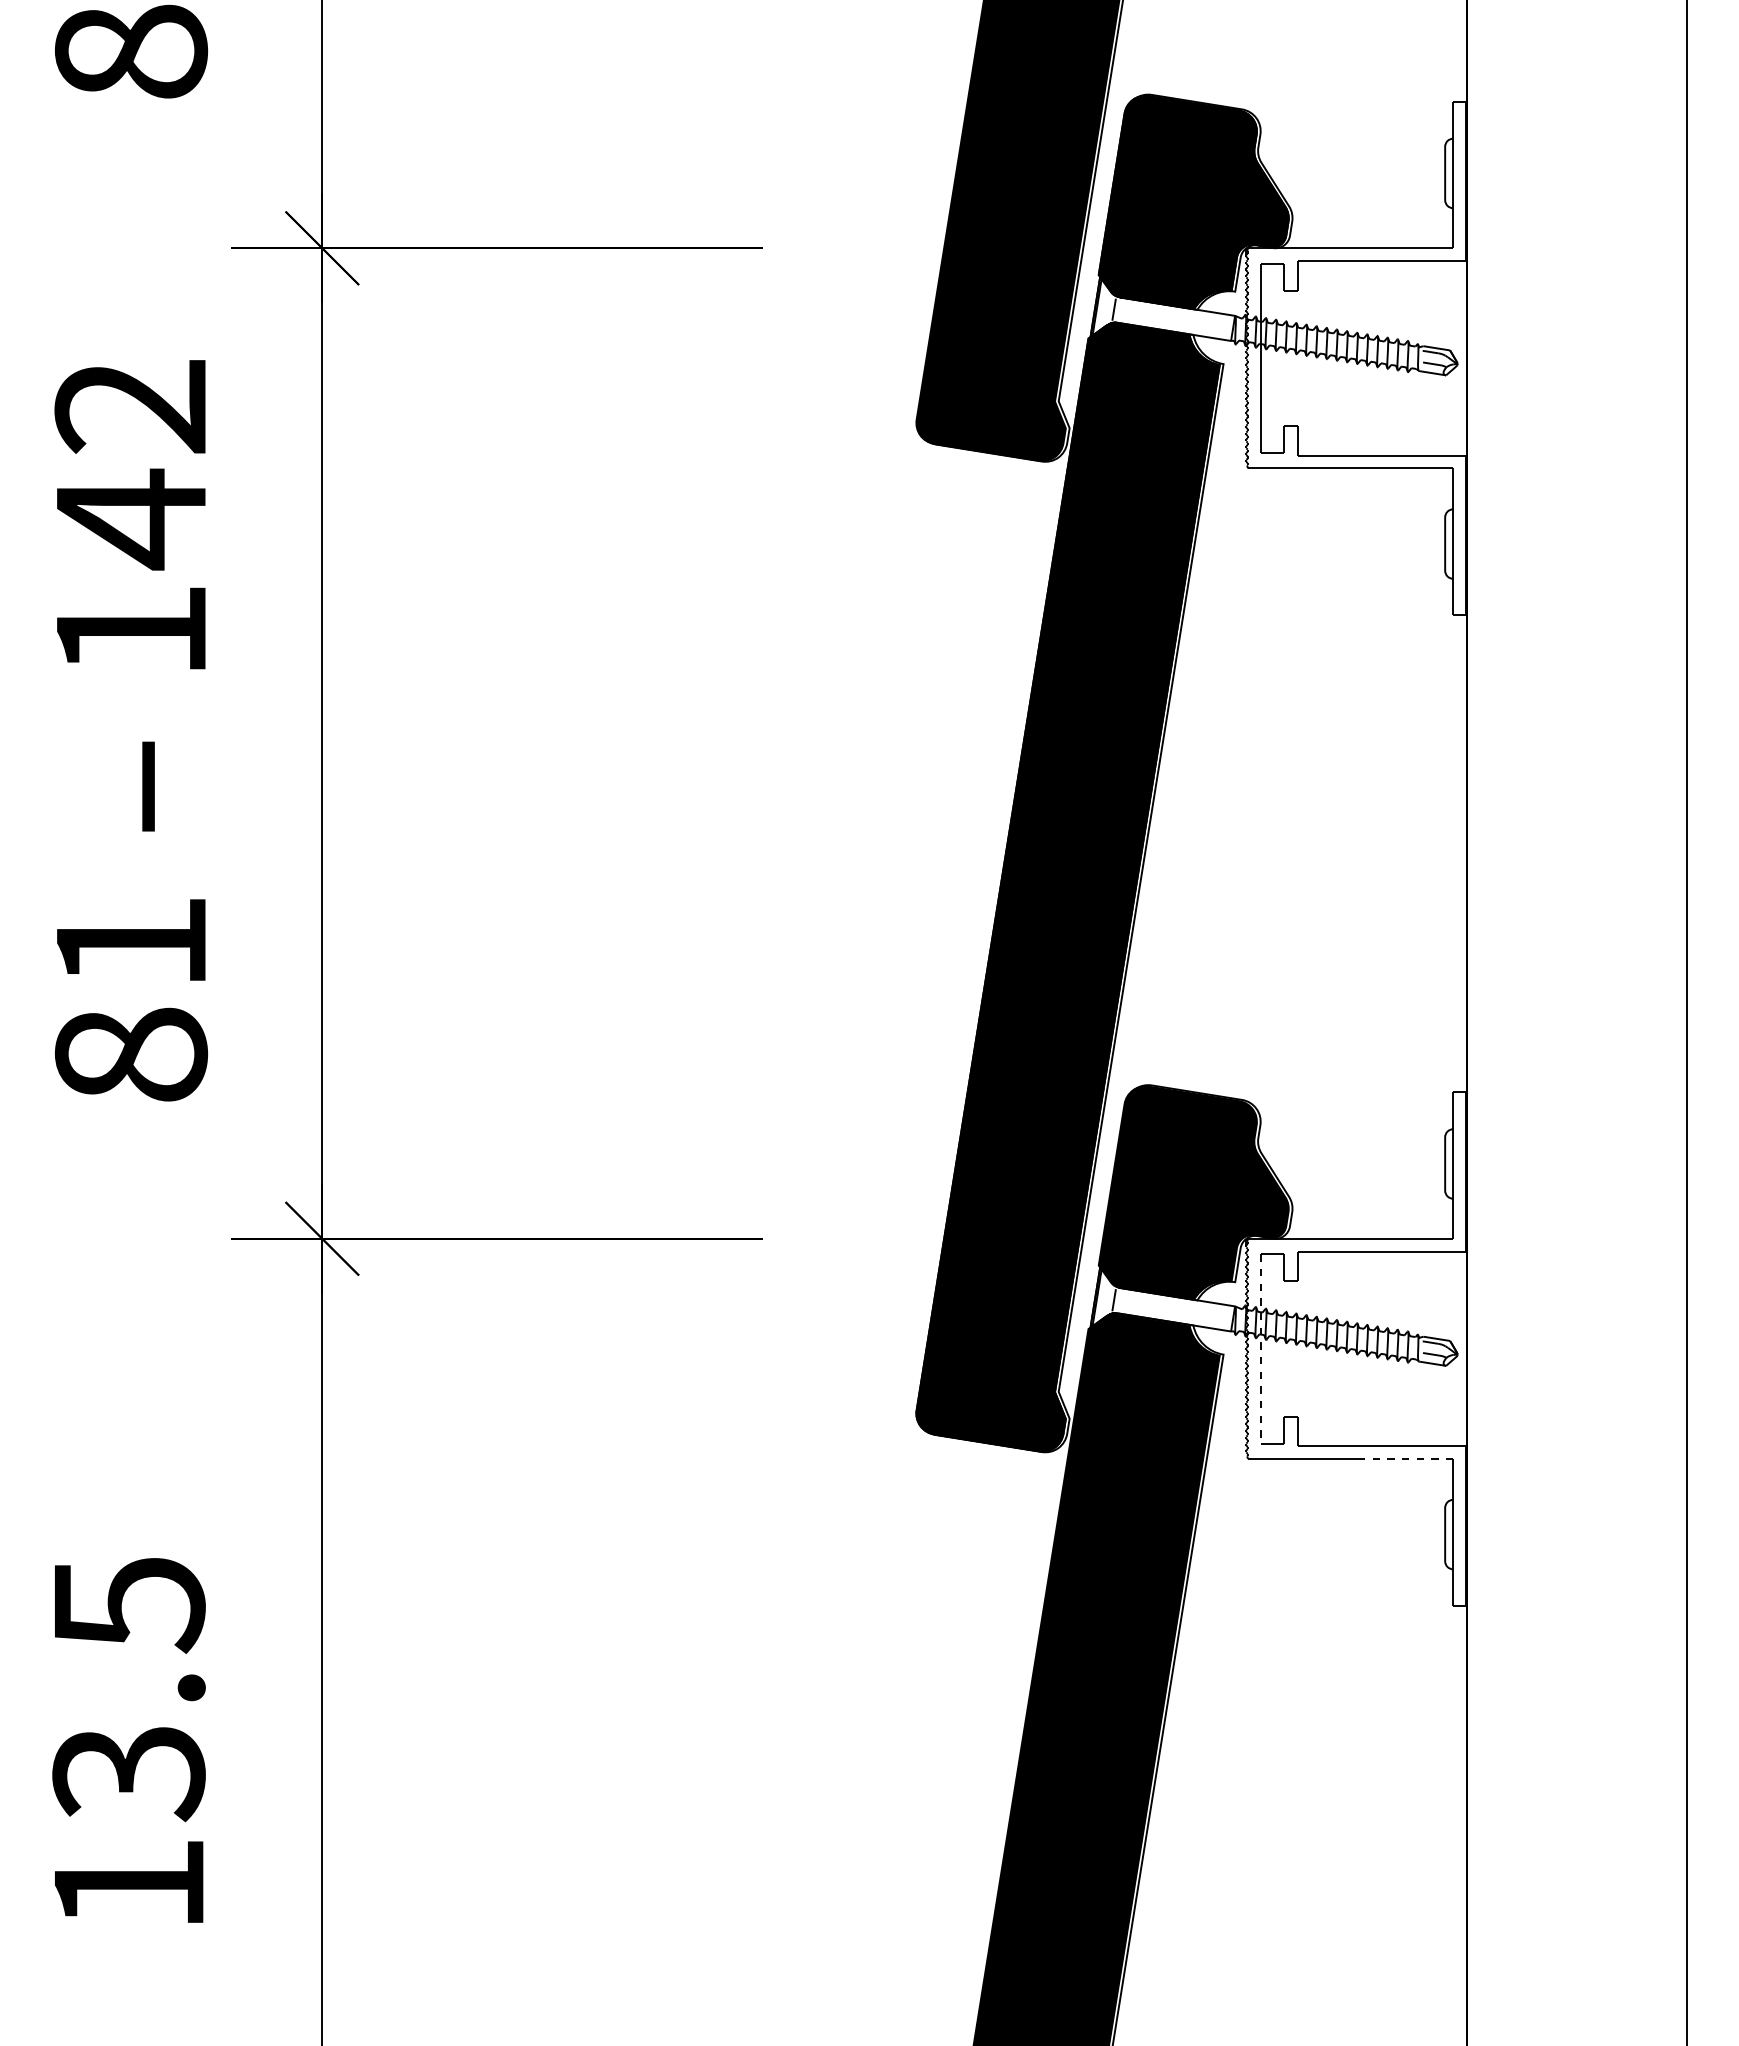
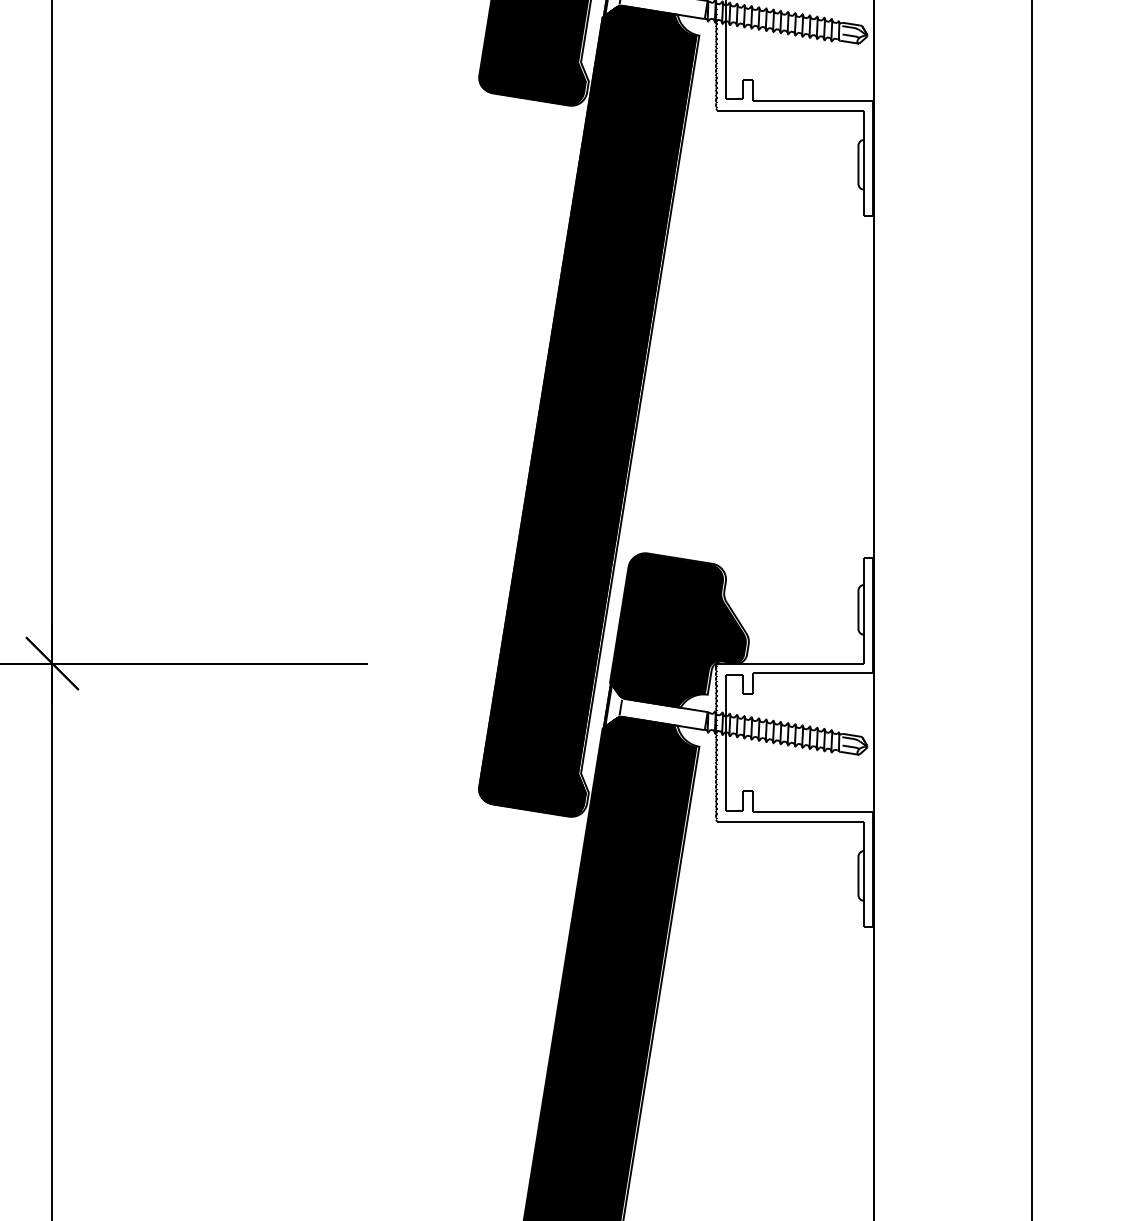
line: (1260, 1348) -> (725, 742), dashed -> solid
line: (1406, 1458) -> (830, 821), dashed -> solid

